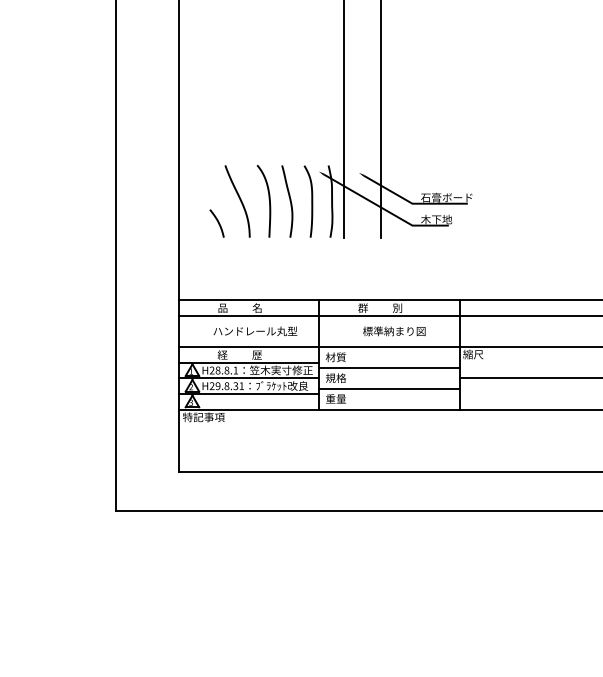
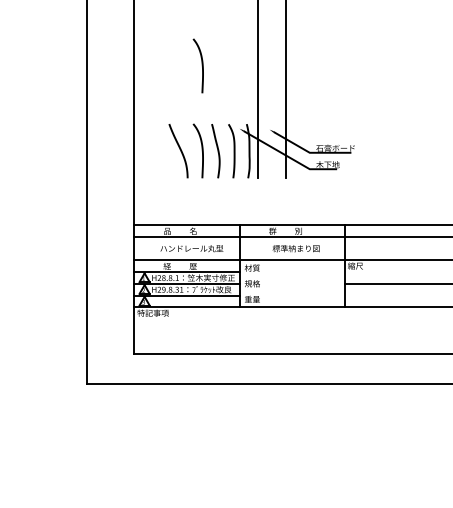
curve: (268, 87) -> (201, 65), added
curve: (216, 221) -> (162, 166), removed
line: (389, 368) -> (292, 276), removed
line: (389, 388) -> (292, 291), removed

